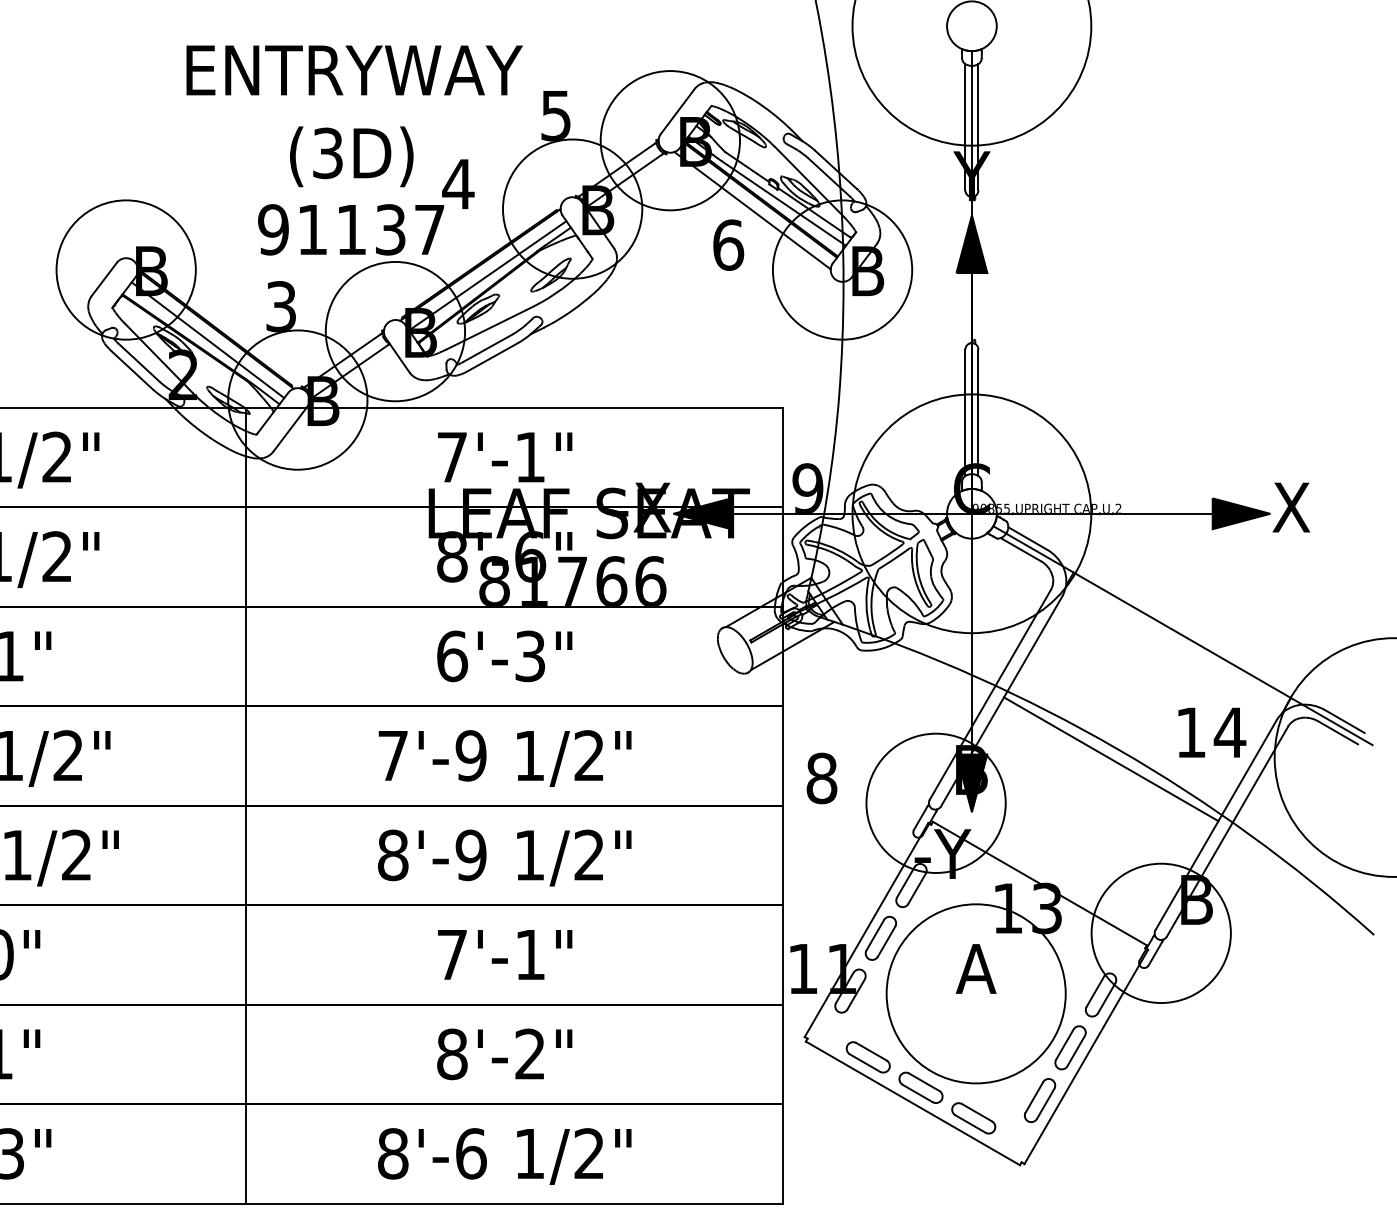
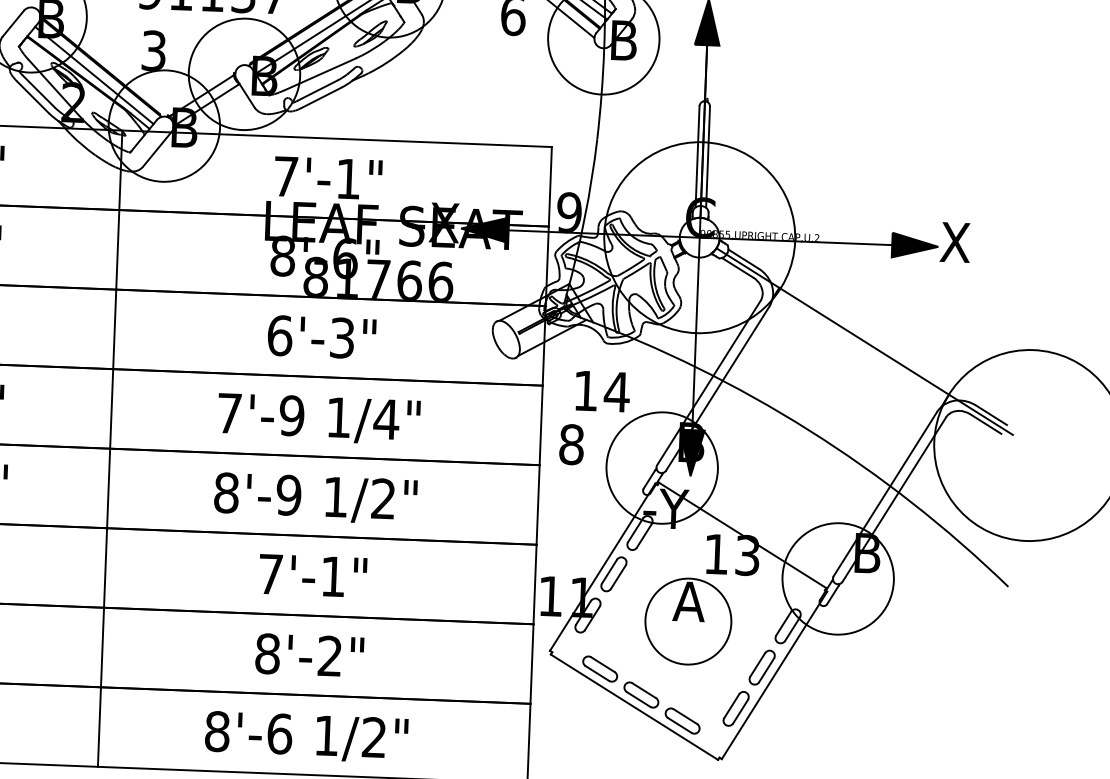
text: (1212, 732) -> (603, 391), moved
text: (589, 755) -> (386, 419), 1/2" -> 1/4"
line: (1110, 759) -> (802, 438), removed
circle: (975, 993) -> (687, 621), size x0.6

